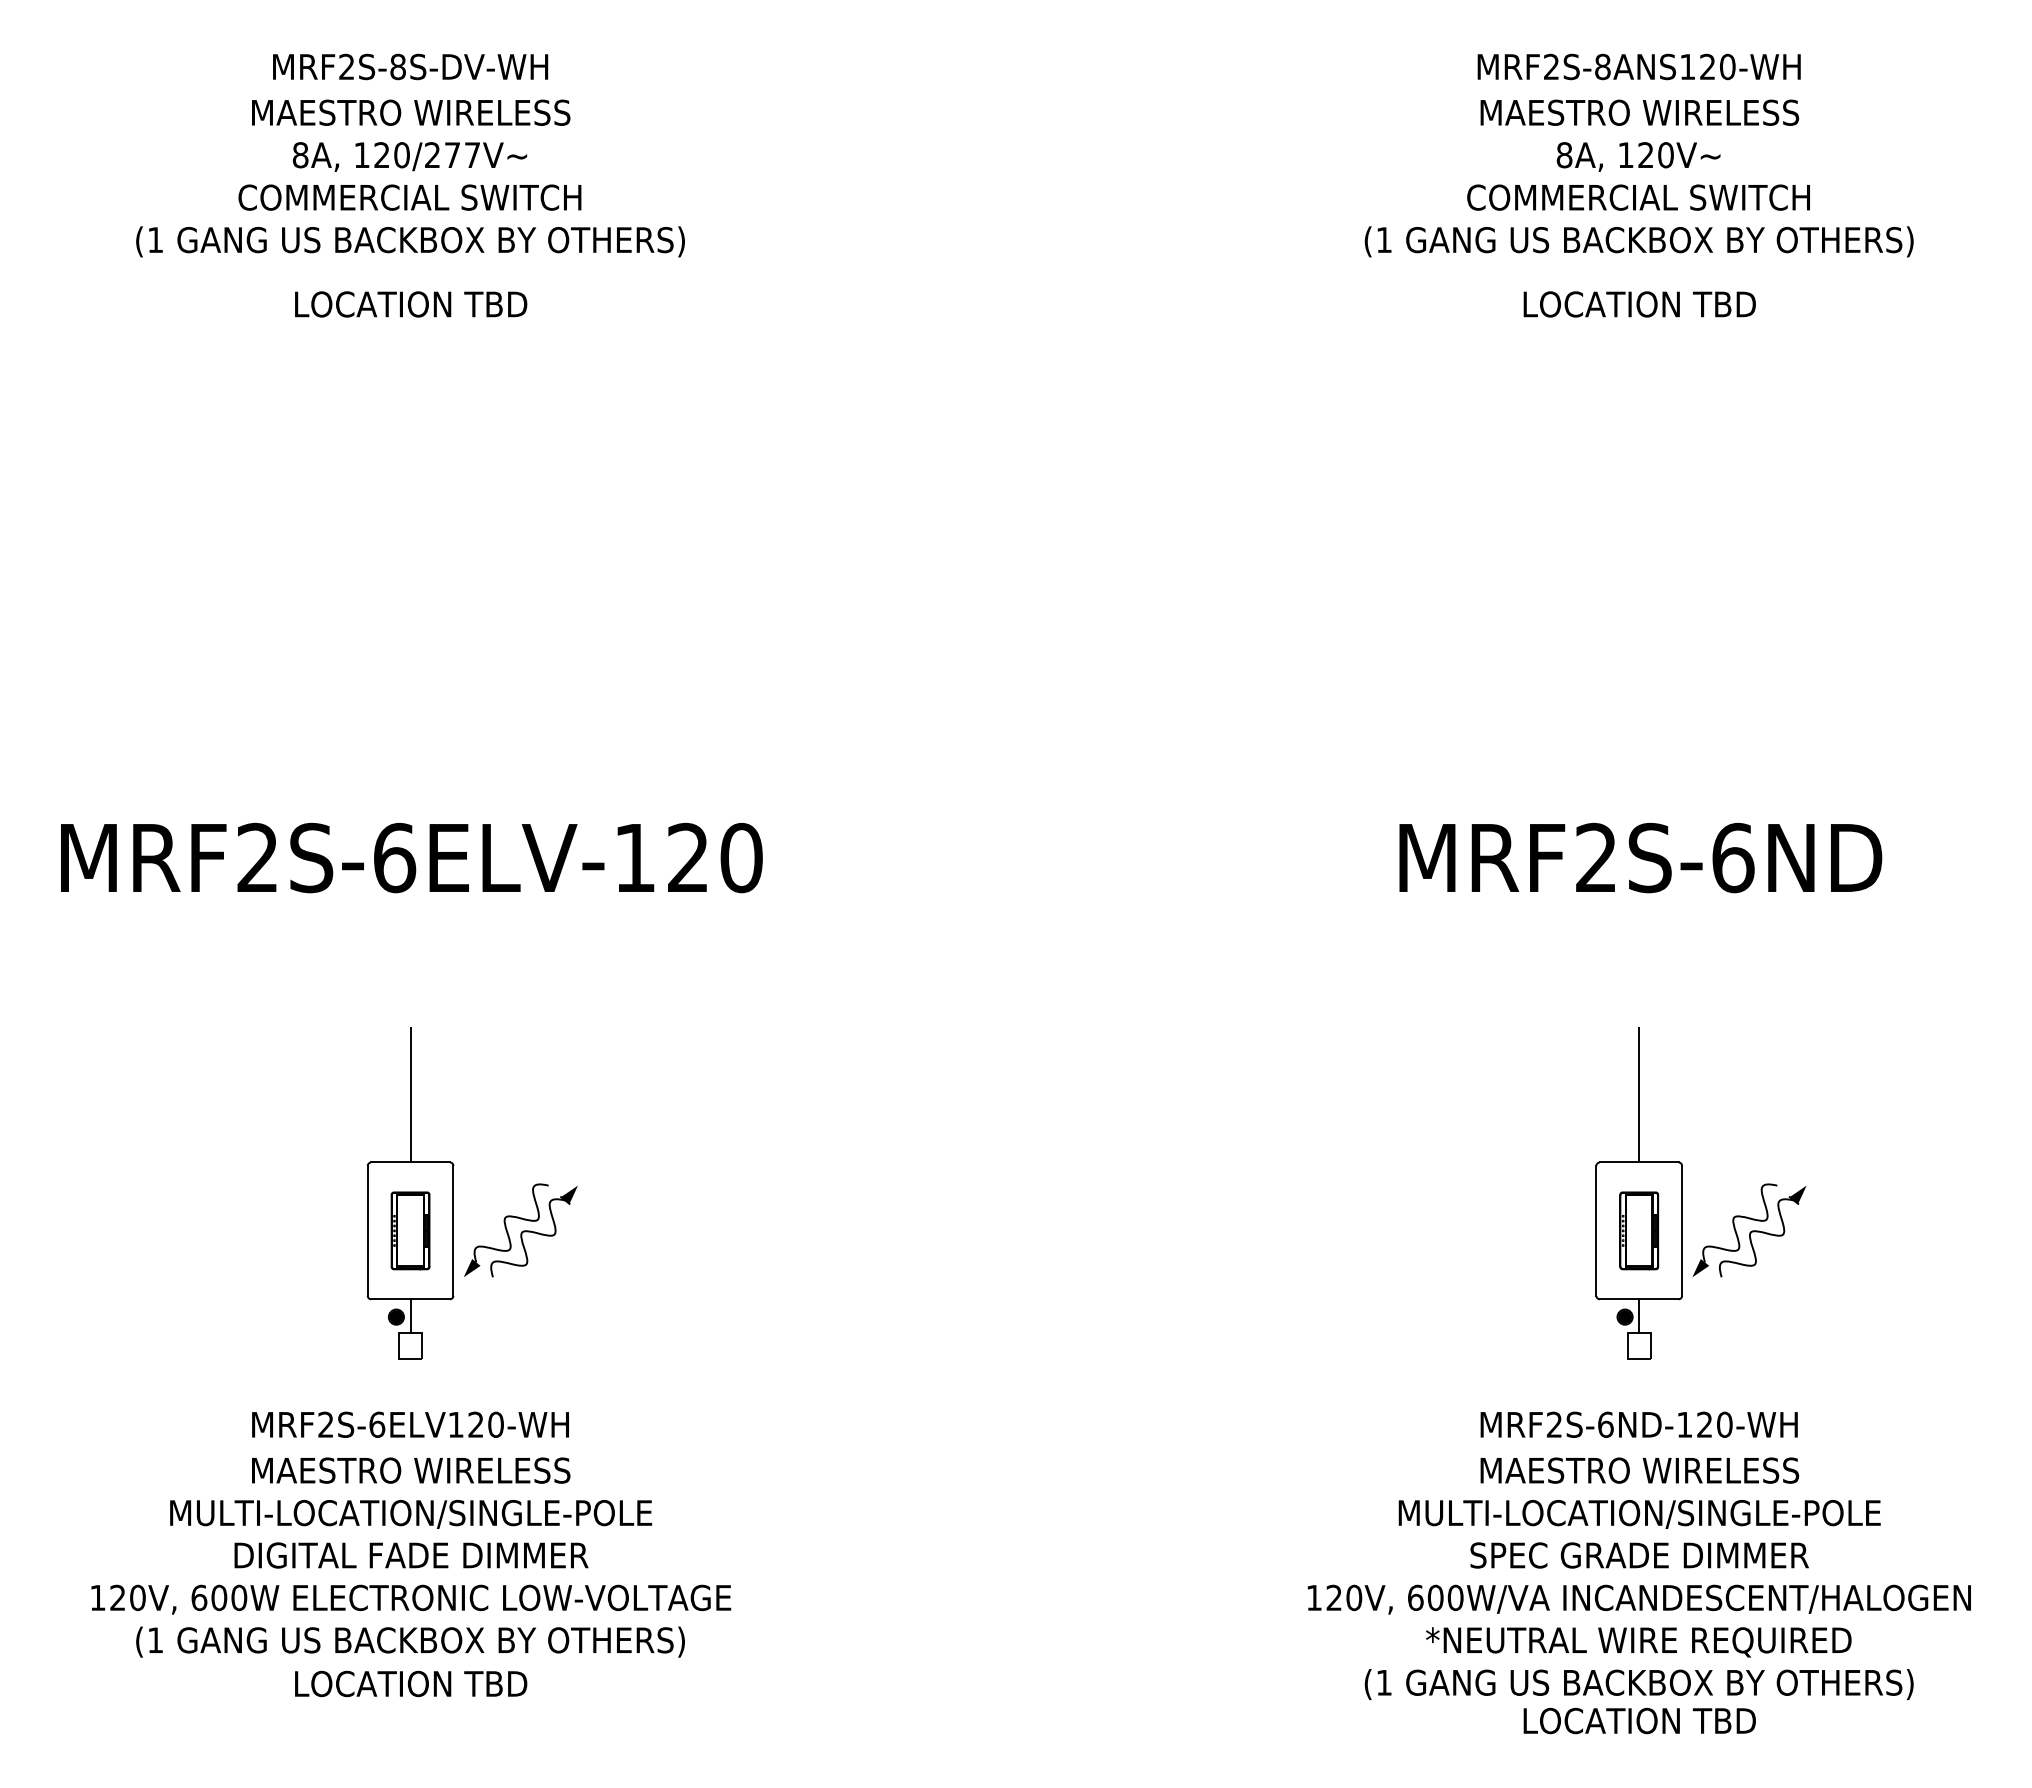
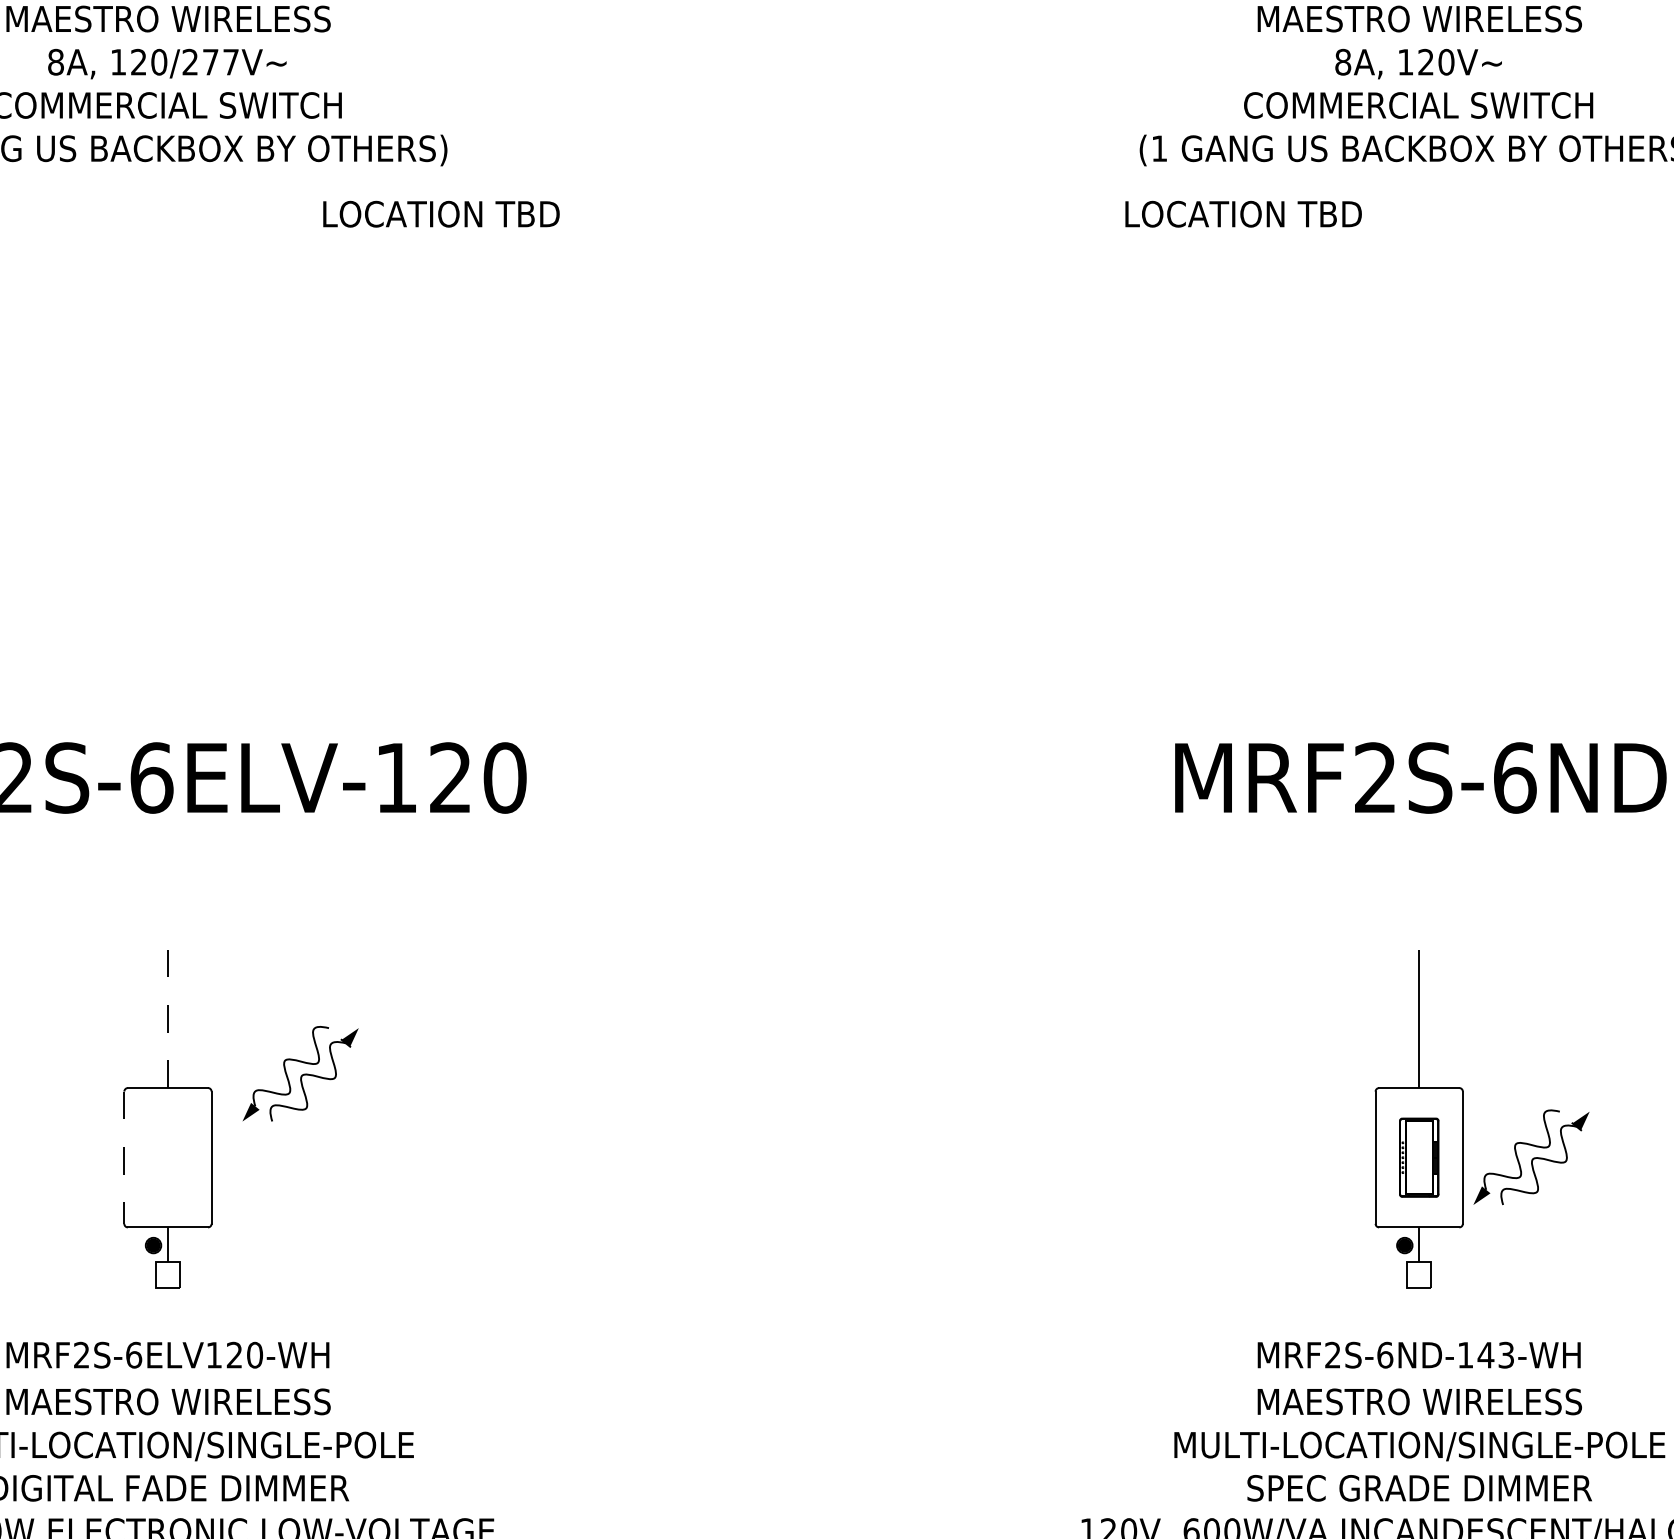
text: (411, 304) -> (441, 214), moved
text: (1639, 304) -> (1243, 214), moved
line: (410, 1094) -> (167, 1018), solid -> dashed
line: (367, 1230) -> (124, 1157), solid -> dashed
part: (410, 1230) -> (167, 1157), removed
part: (520, 1230) -> (300, 1073), moved
text: (1714, 1424) -> (1495, 1354), MRF2S-6ND-120-WH -> MRF2S-6ND-143-WH

